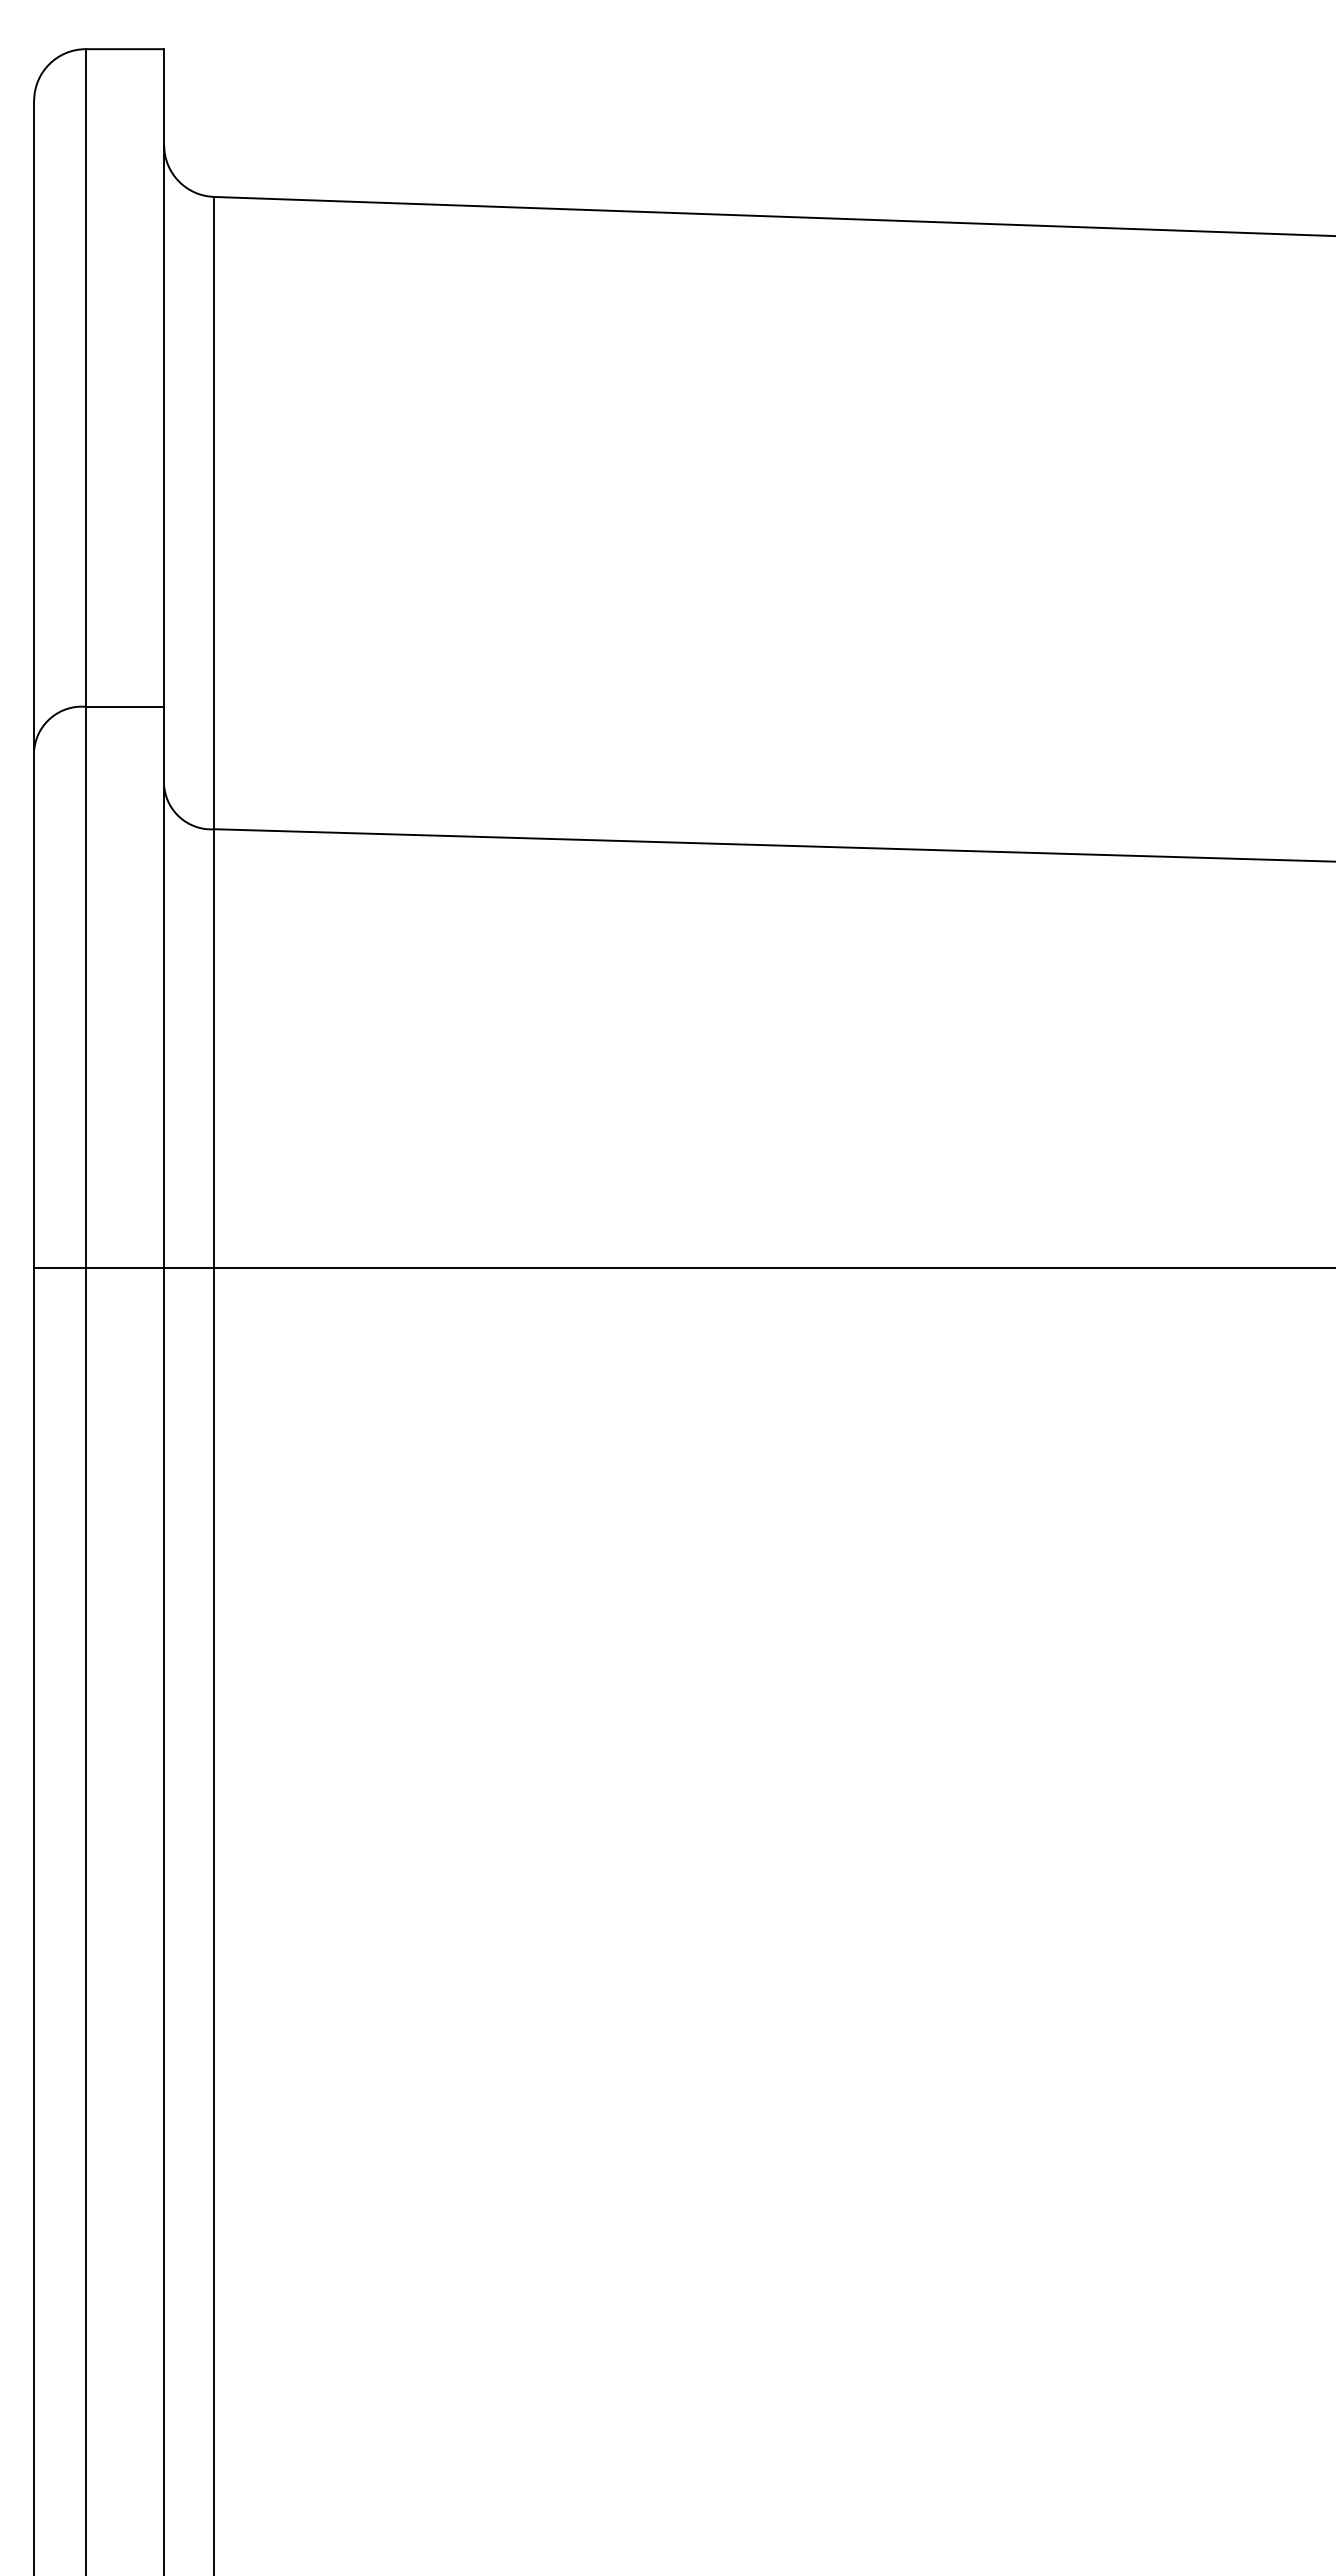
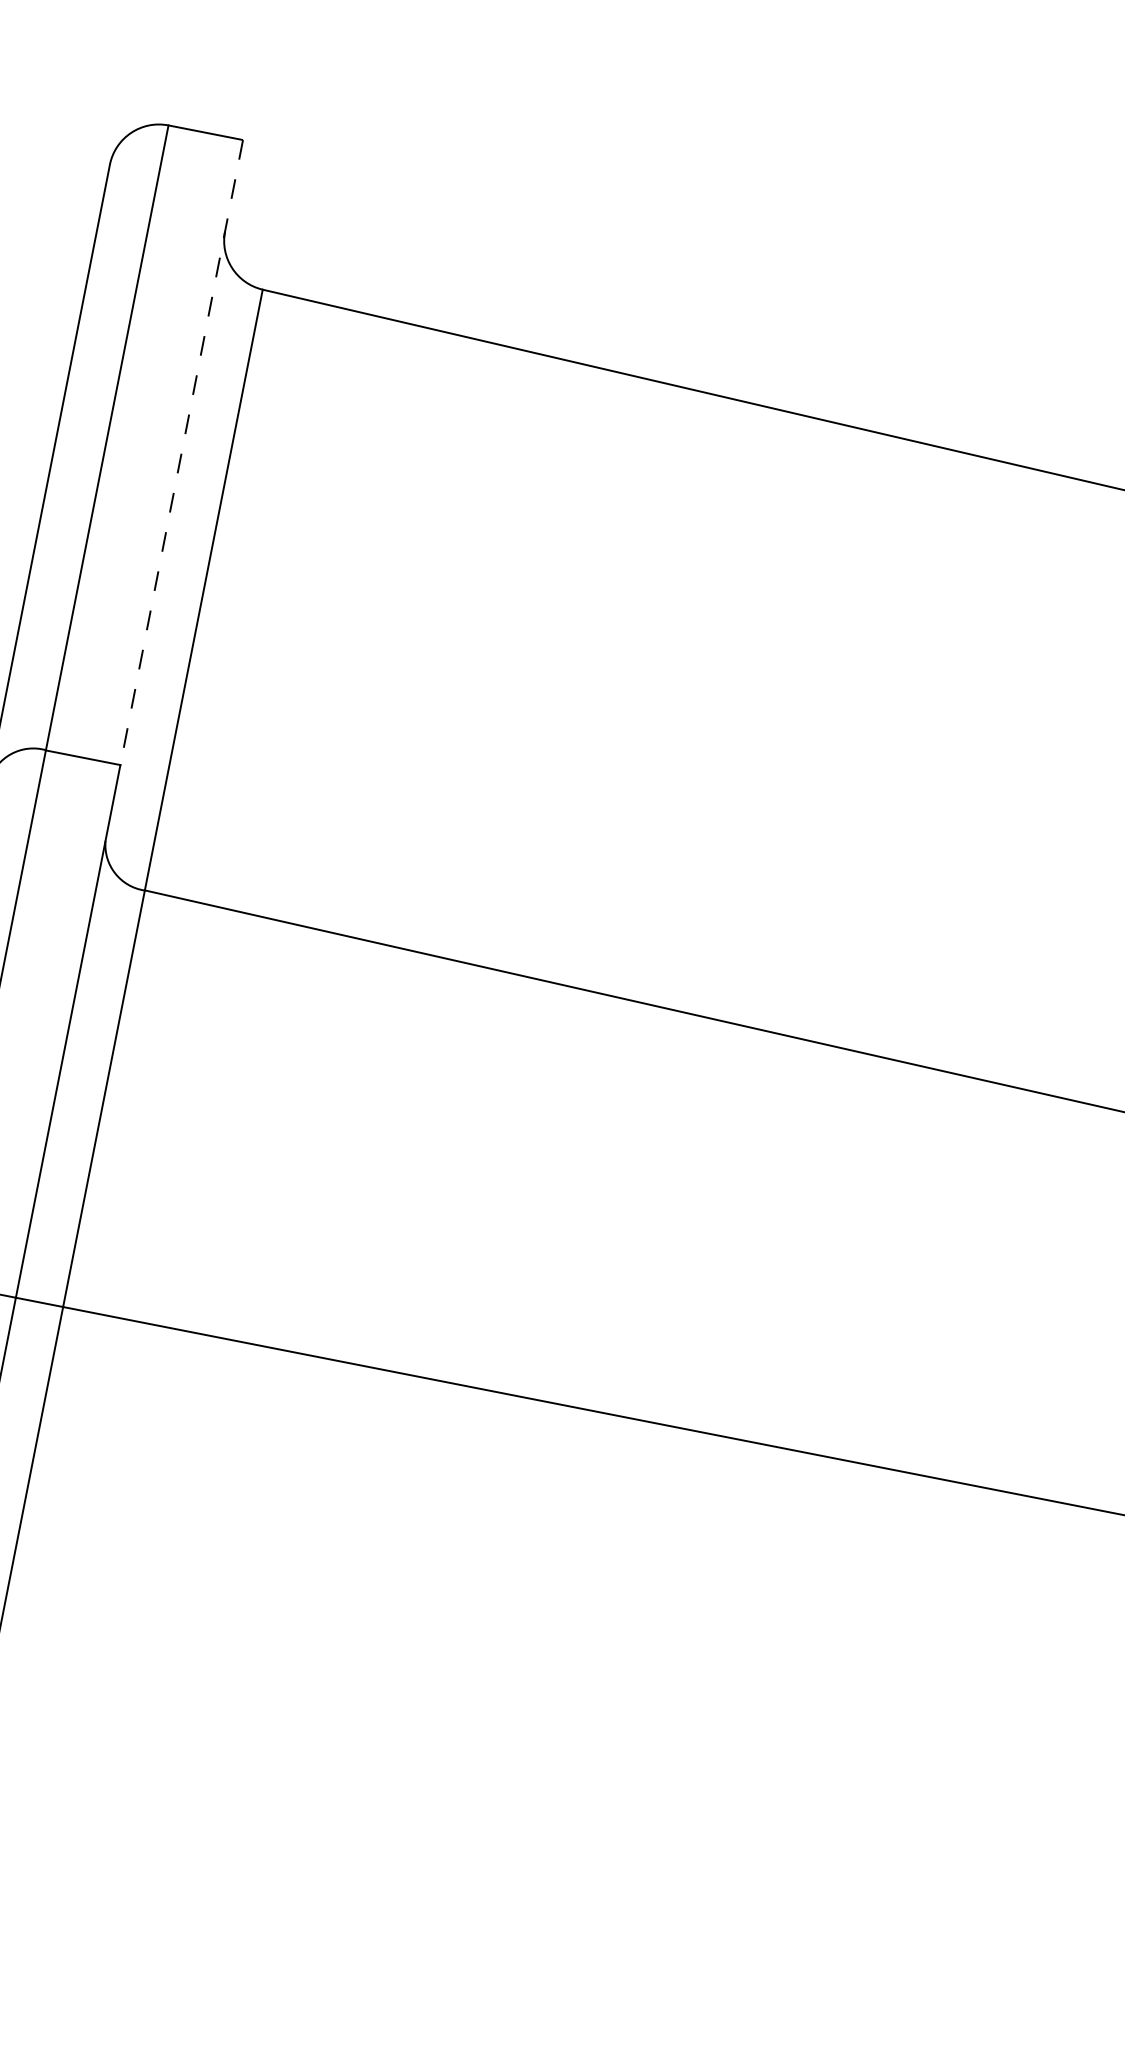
line: (164, 378) -> (181, 452), solid -> dashed

